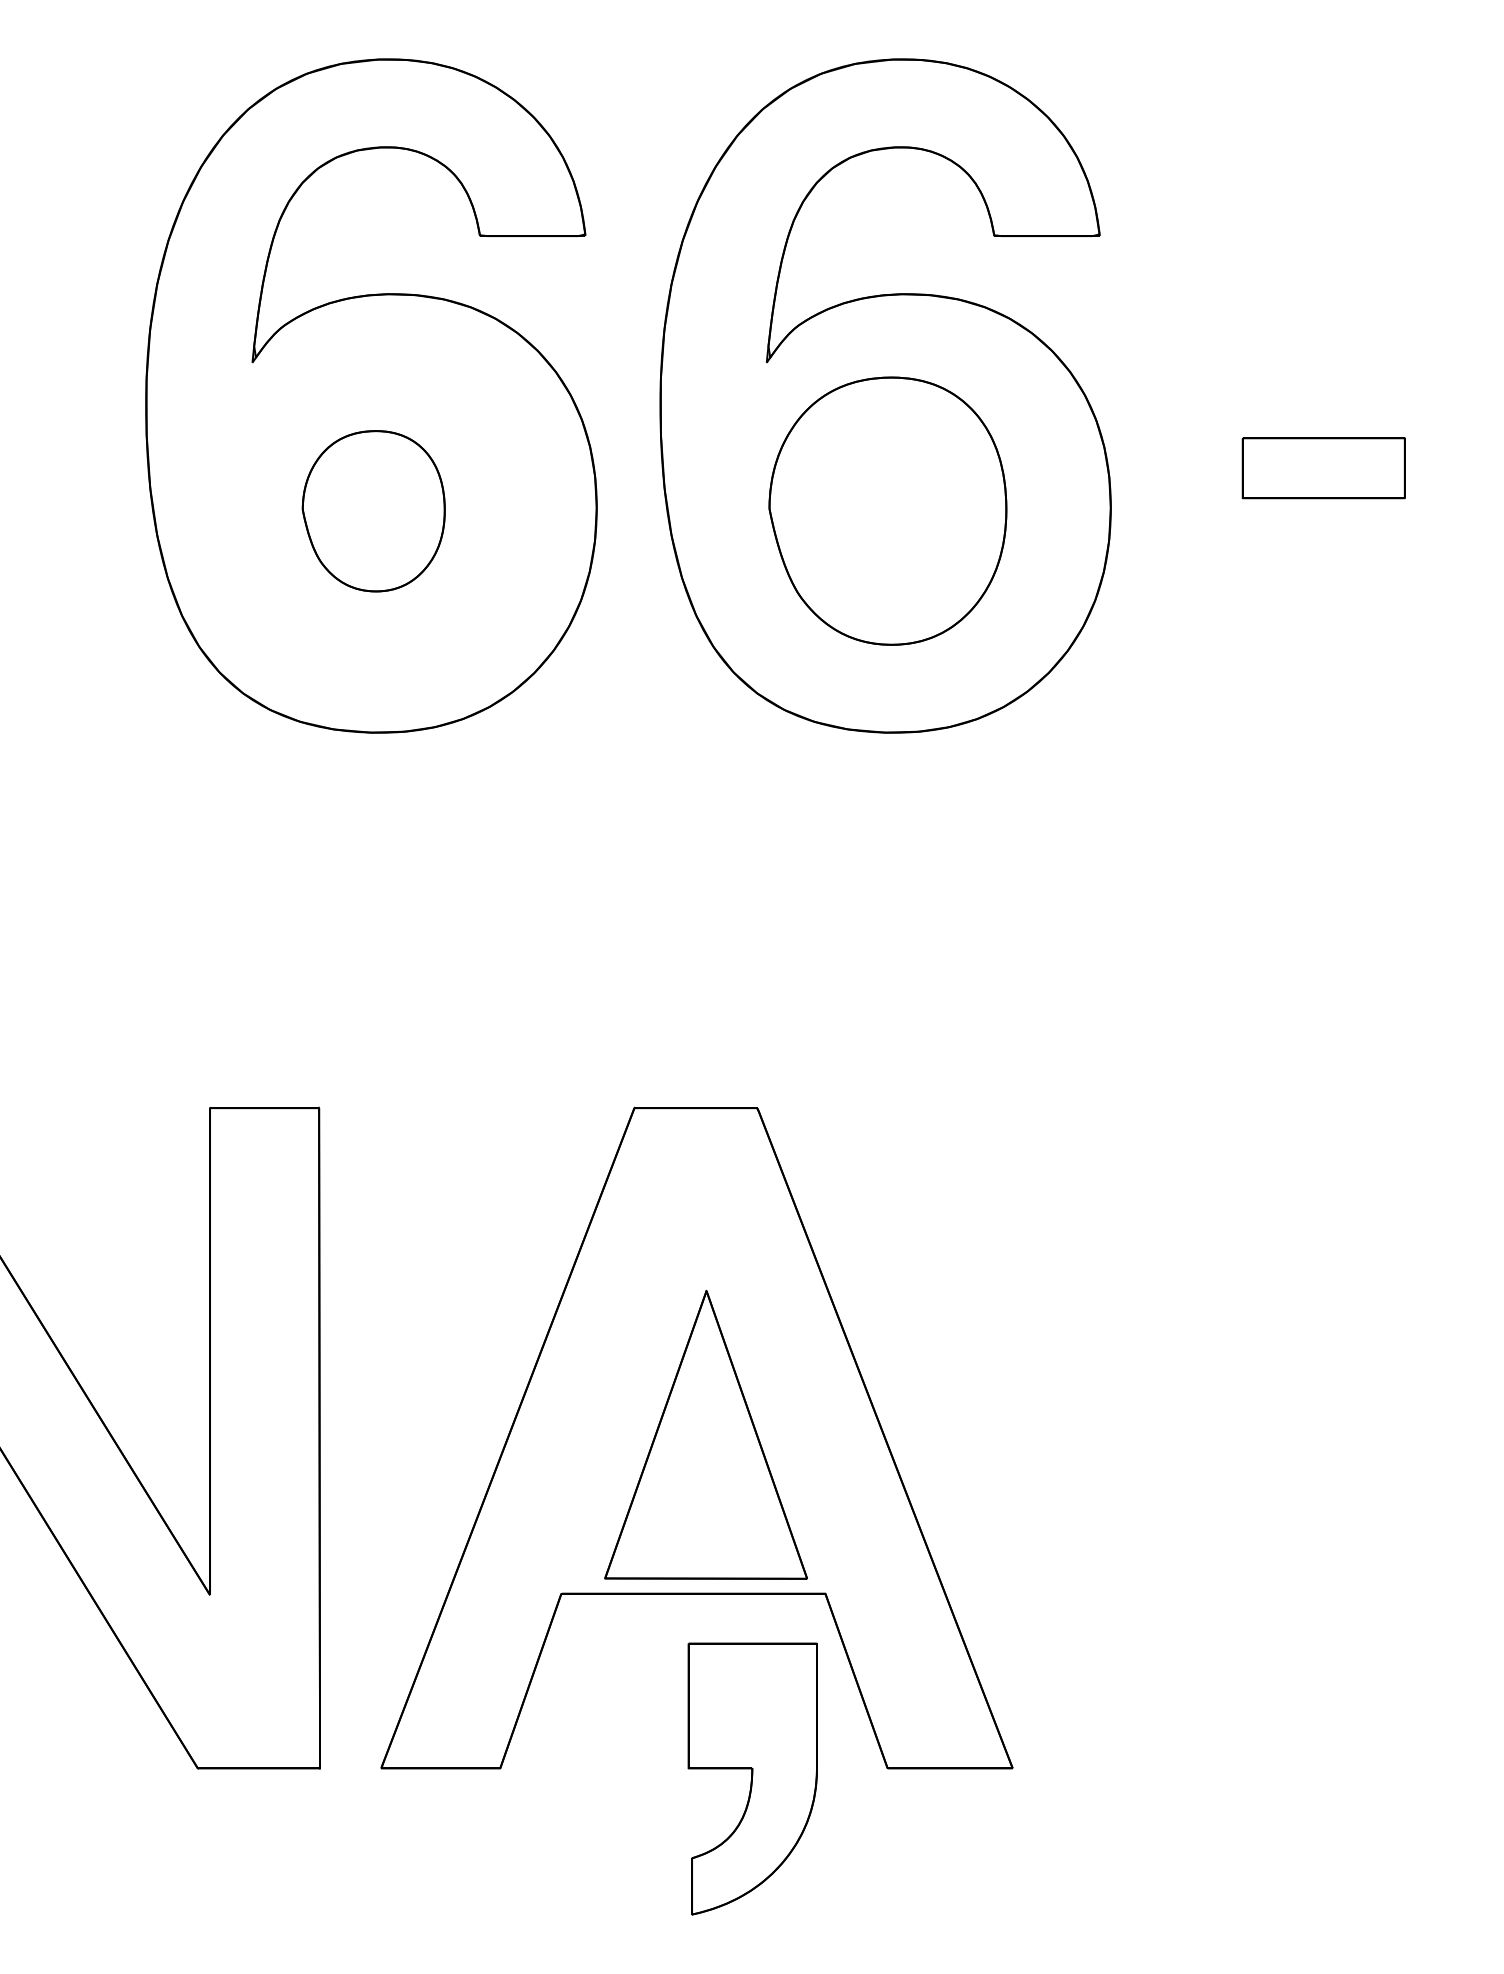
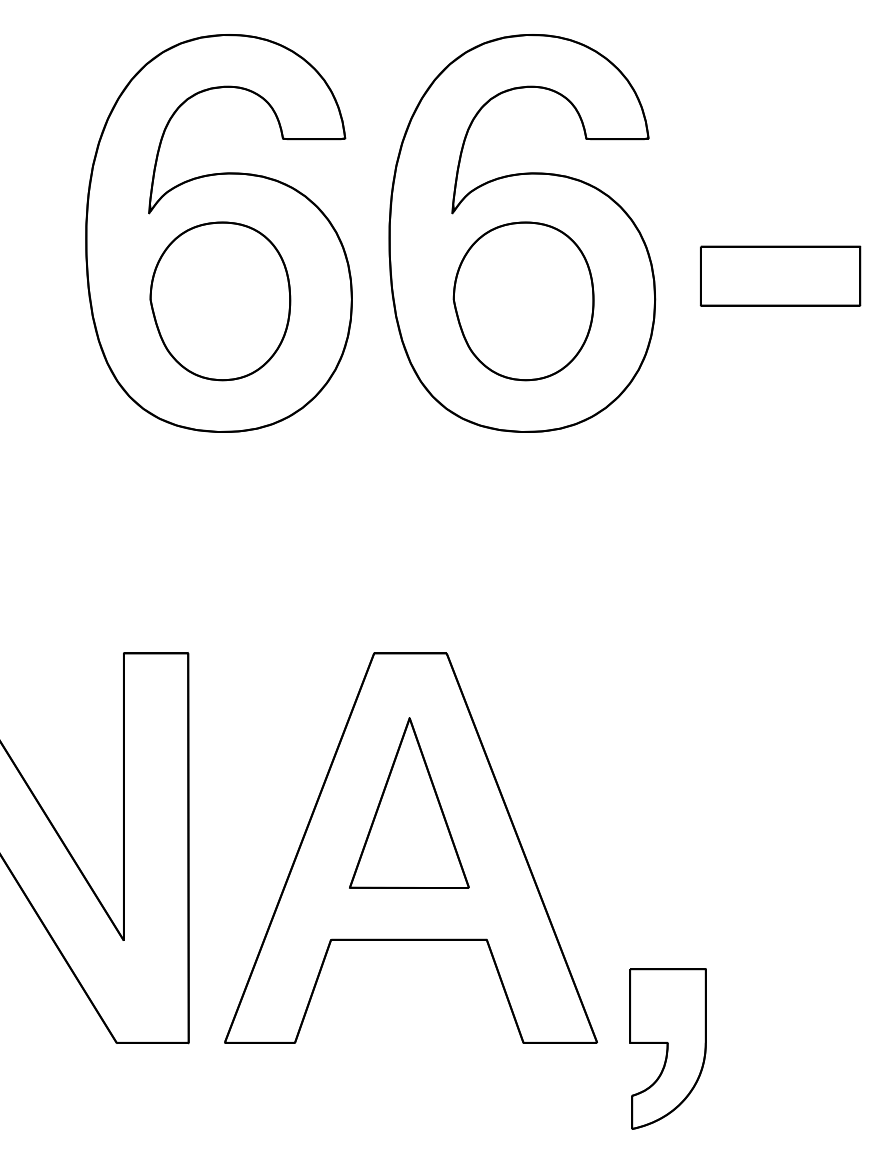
part: (1323, 467) -> (780, 275), size x1.67
part: (373, 511) -> (220, 301), size x1.67
part: (706, 1433) -> (409, 802), moved
part: (752, 1777) -> (667, 1048), moved

